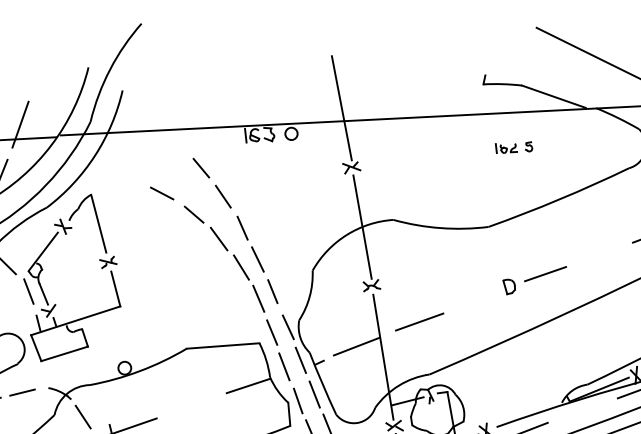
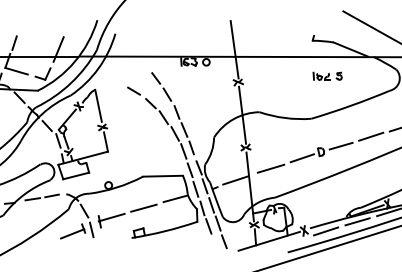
part: (513, 146) -> (327, 75), size x1.43
line: (599, 253) -> (371, 136), added
line: (474, 300) -> (301, 158), added
line: (190, 404) -> (143, 207), added
line: (582, 410) -> (357, 221), added

